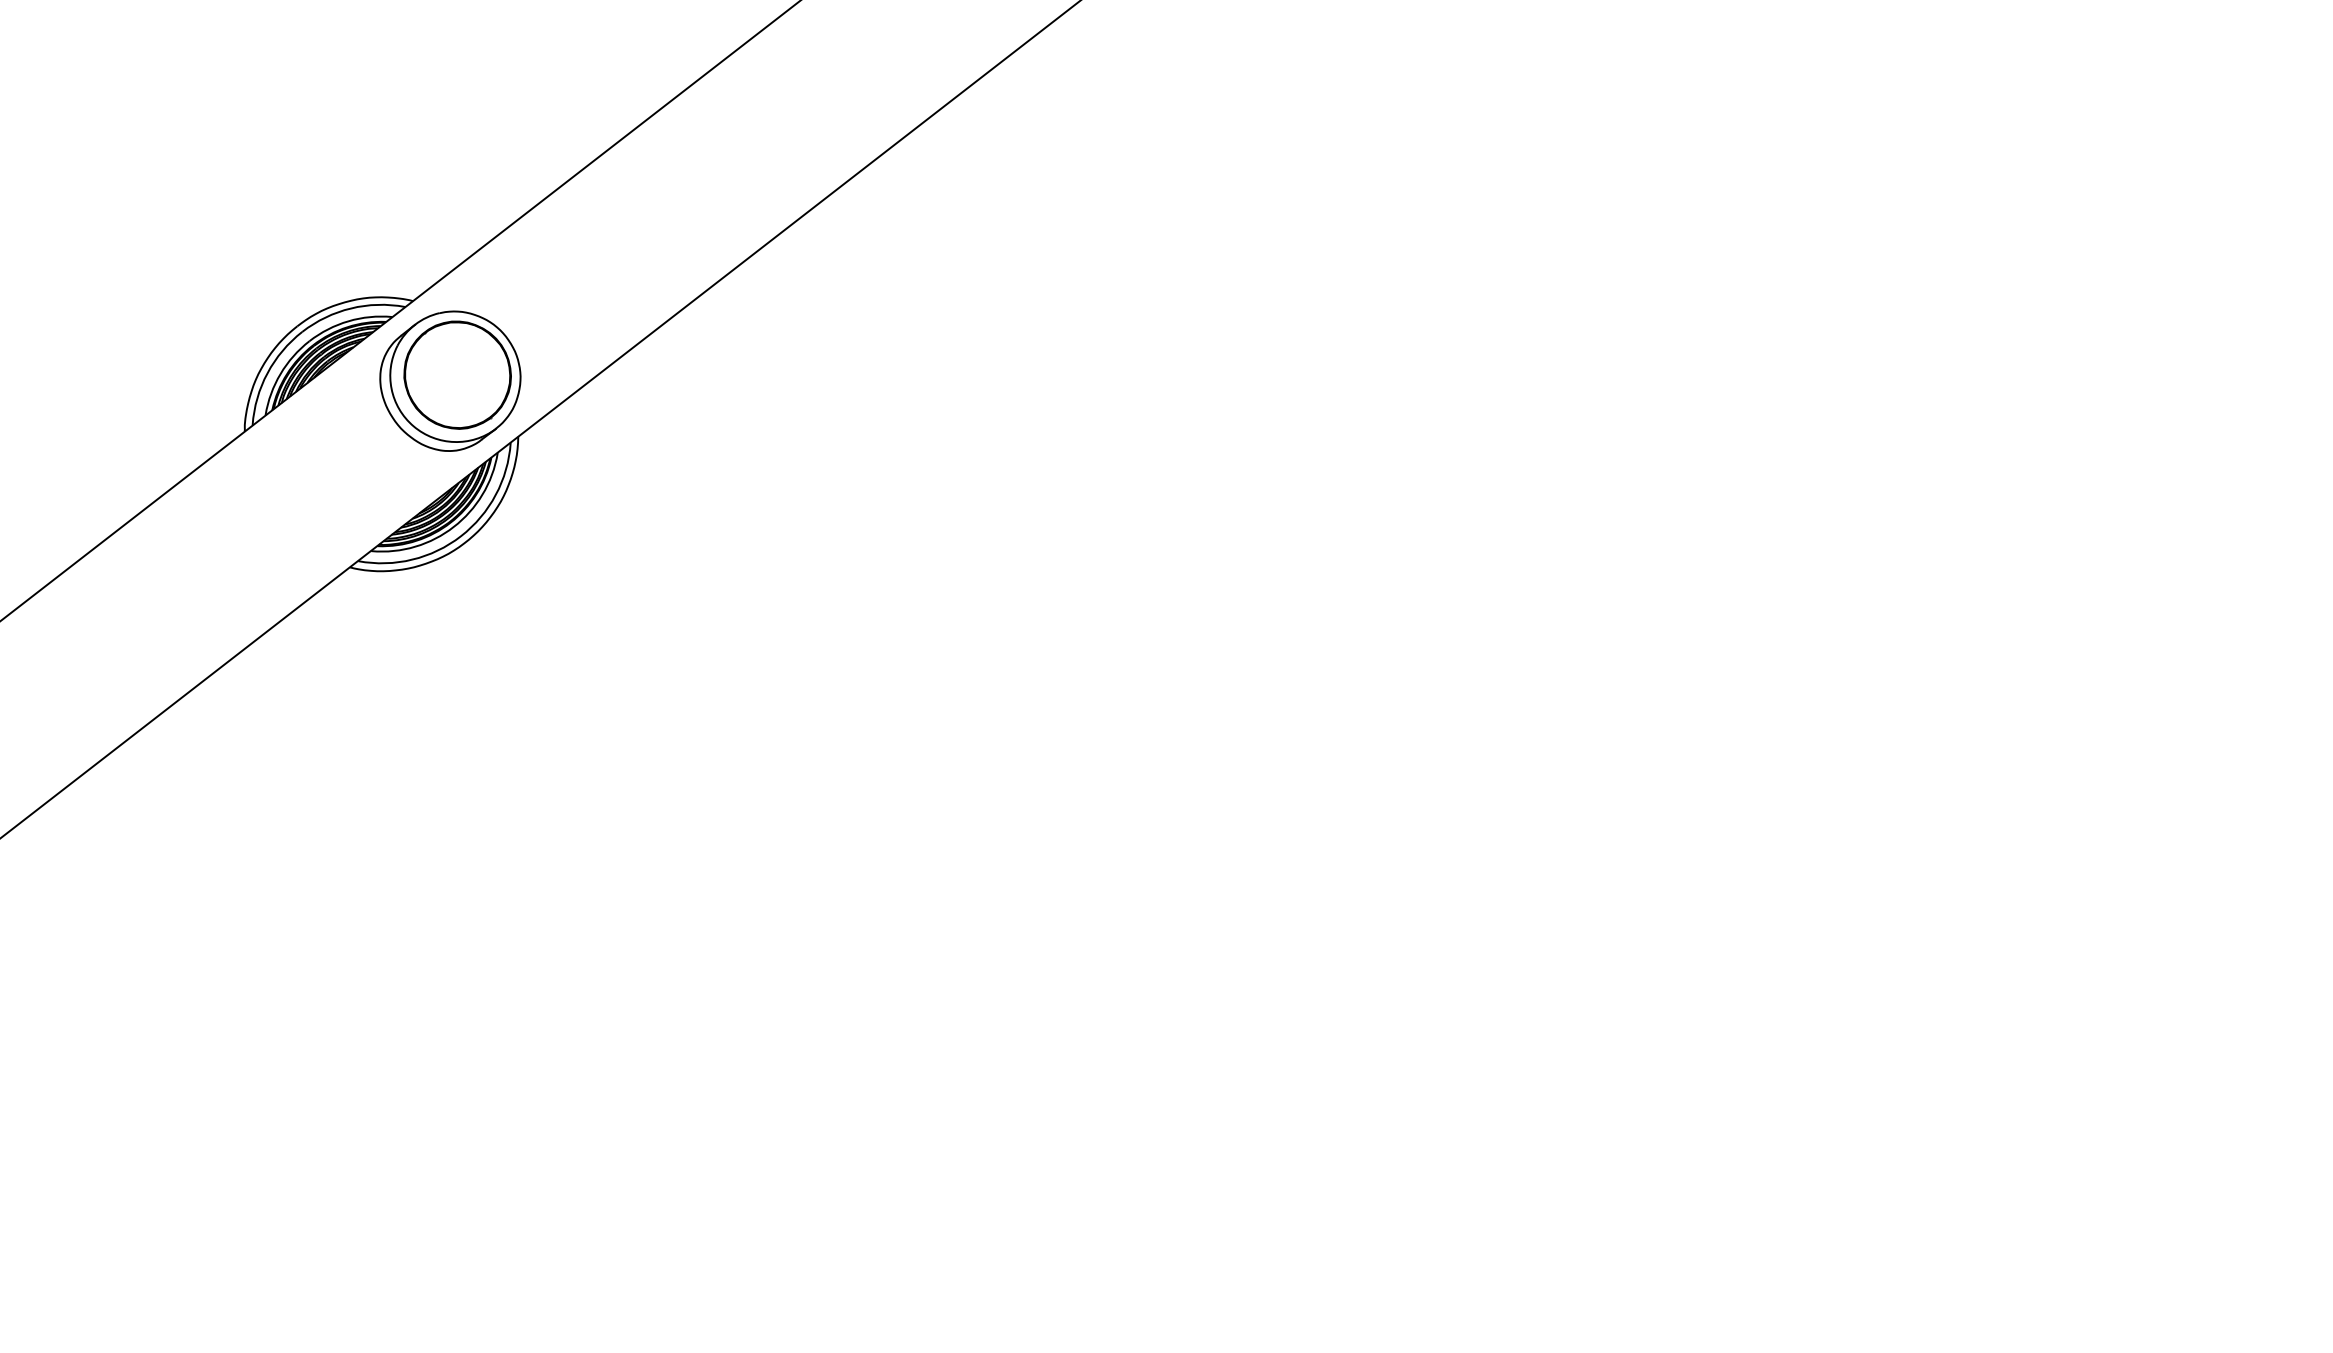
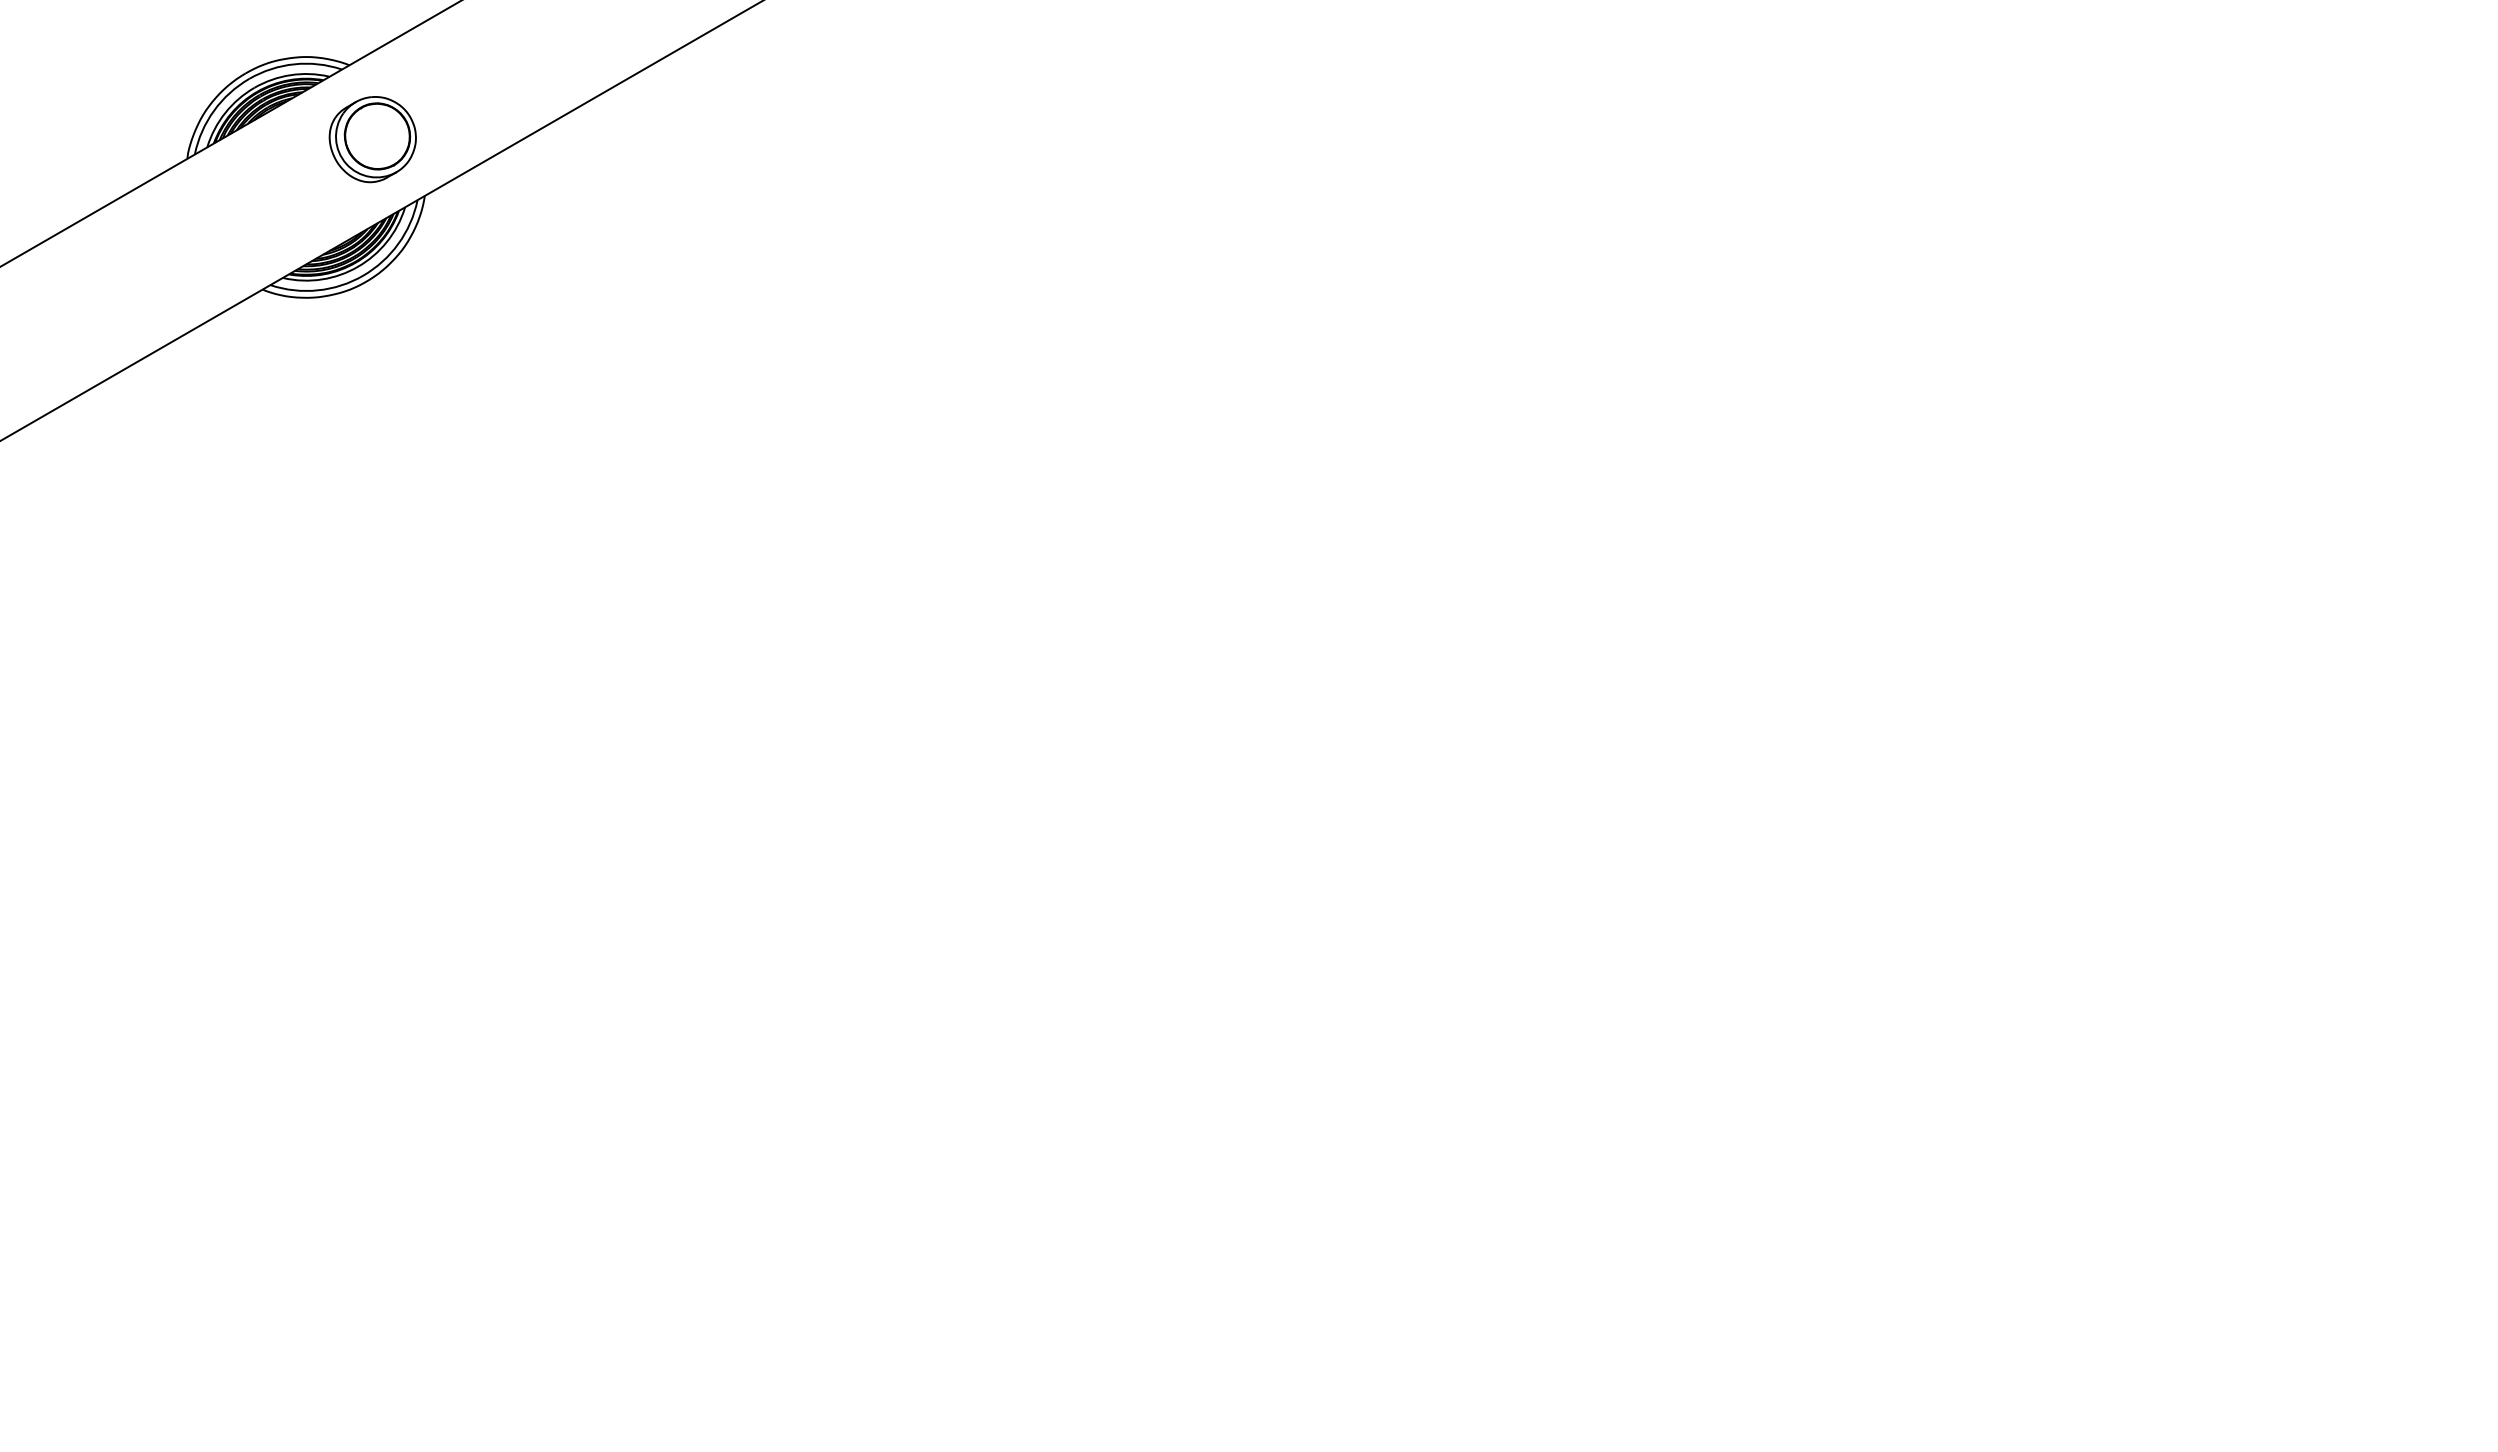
part: (450, 381) -> (372, 139), size x0.7

